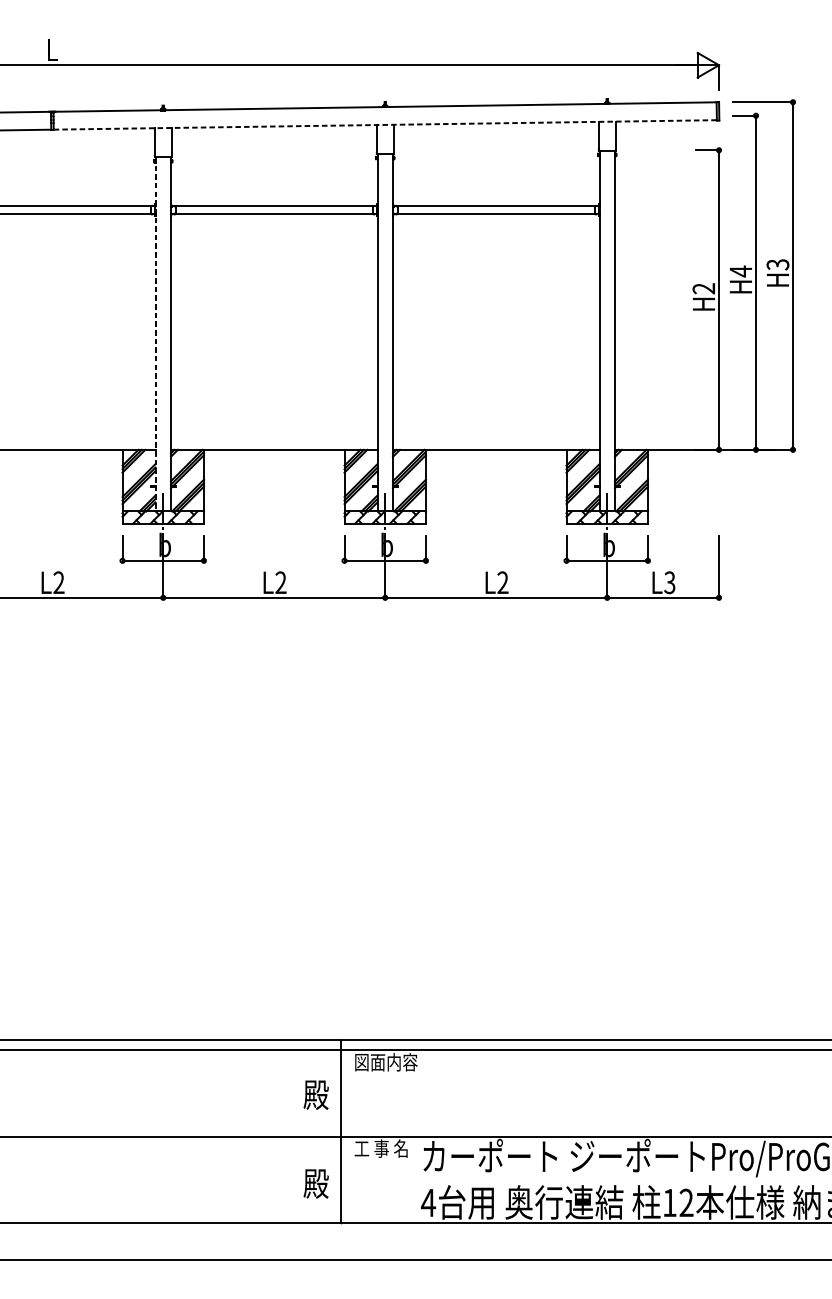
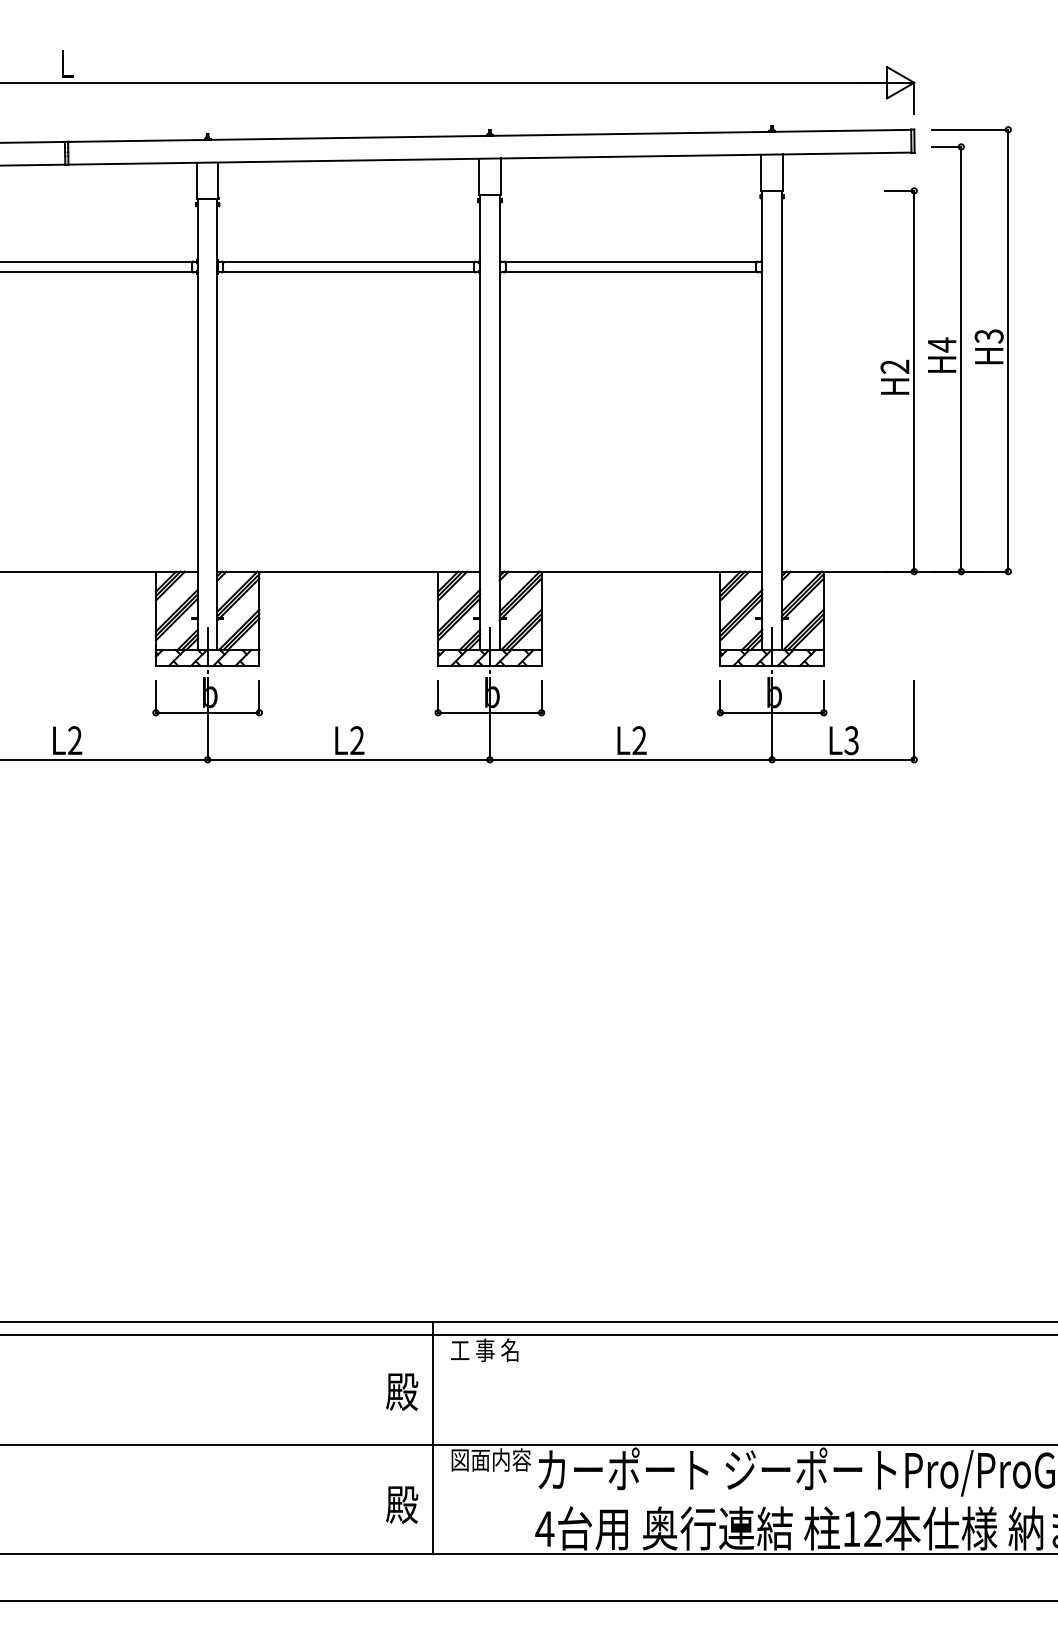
line: (384, 124) -> (489, 158), dashed -> solid
line: (155, 334) -> (197, 425), dashed -> solid
text: (386, 1062) -> (491, 1350), 図面内容 -> 工 事 名
text: (386, 1148) -> (491, 1459), 工 事 名 -> 図面内容

